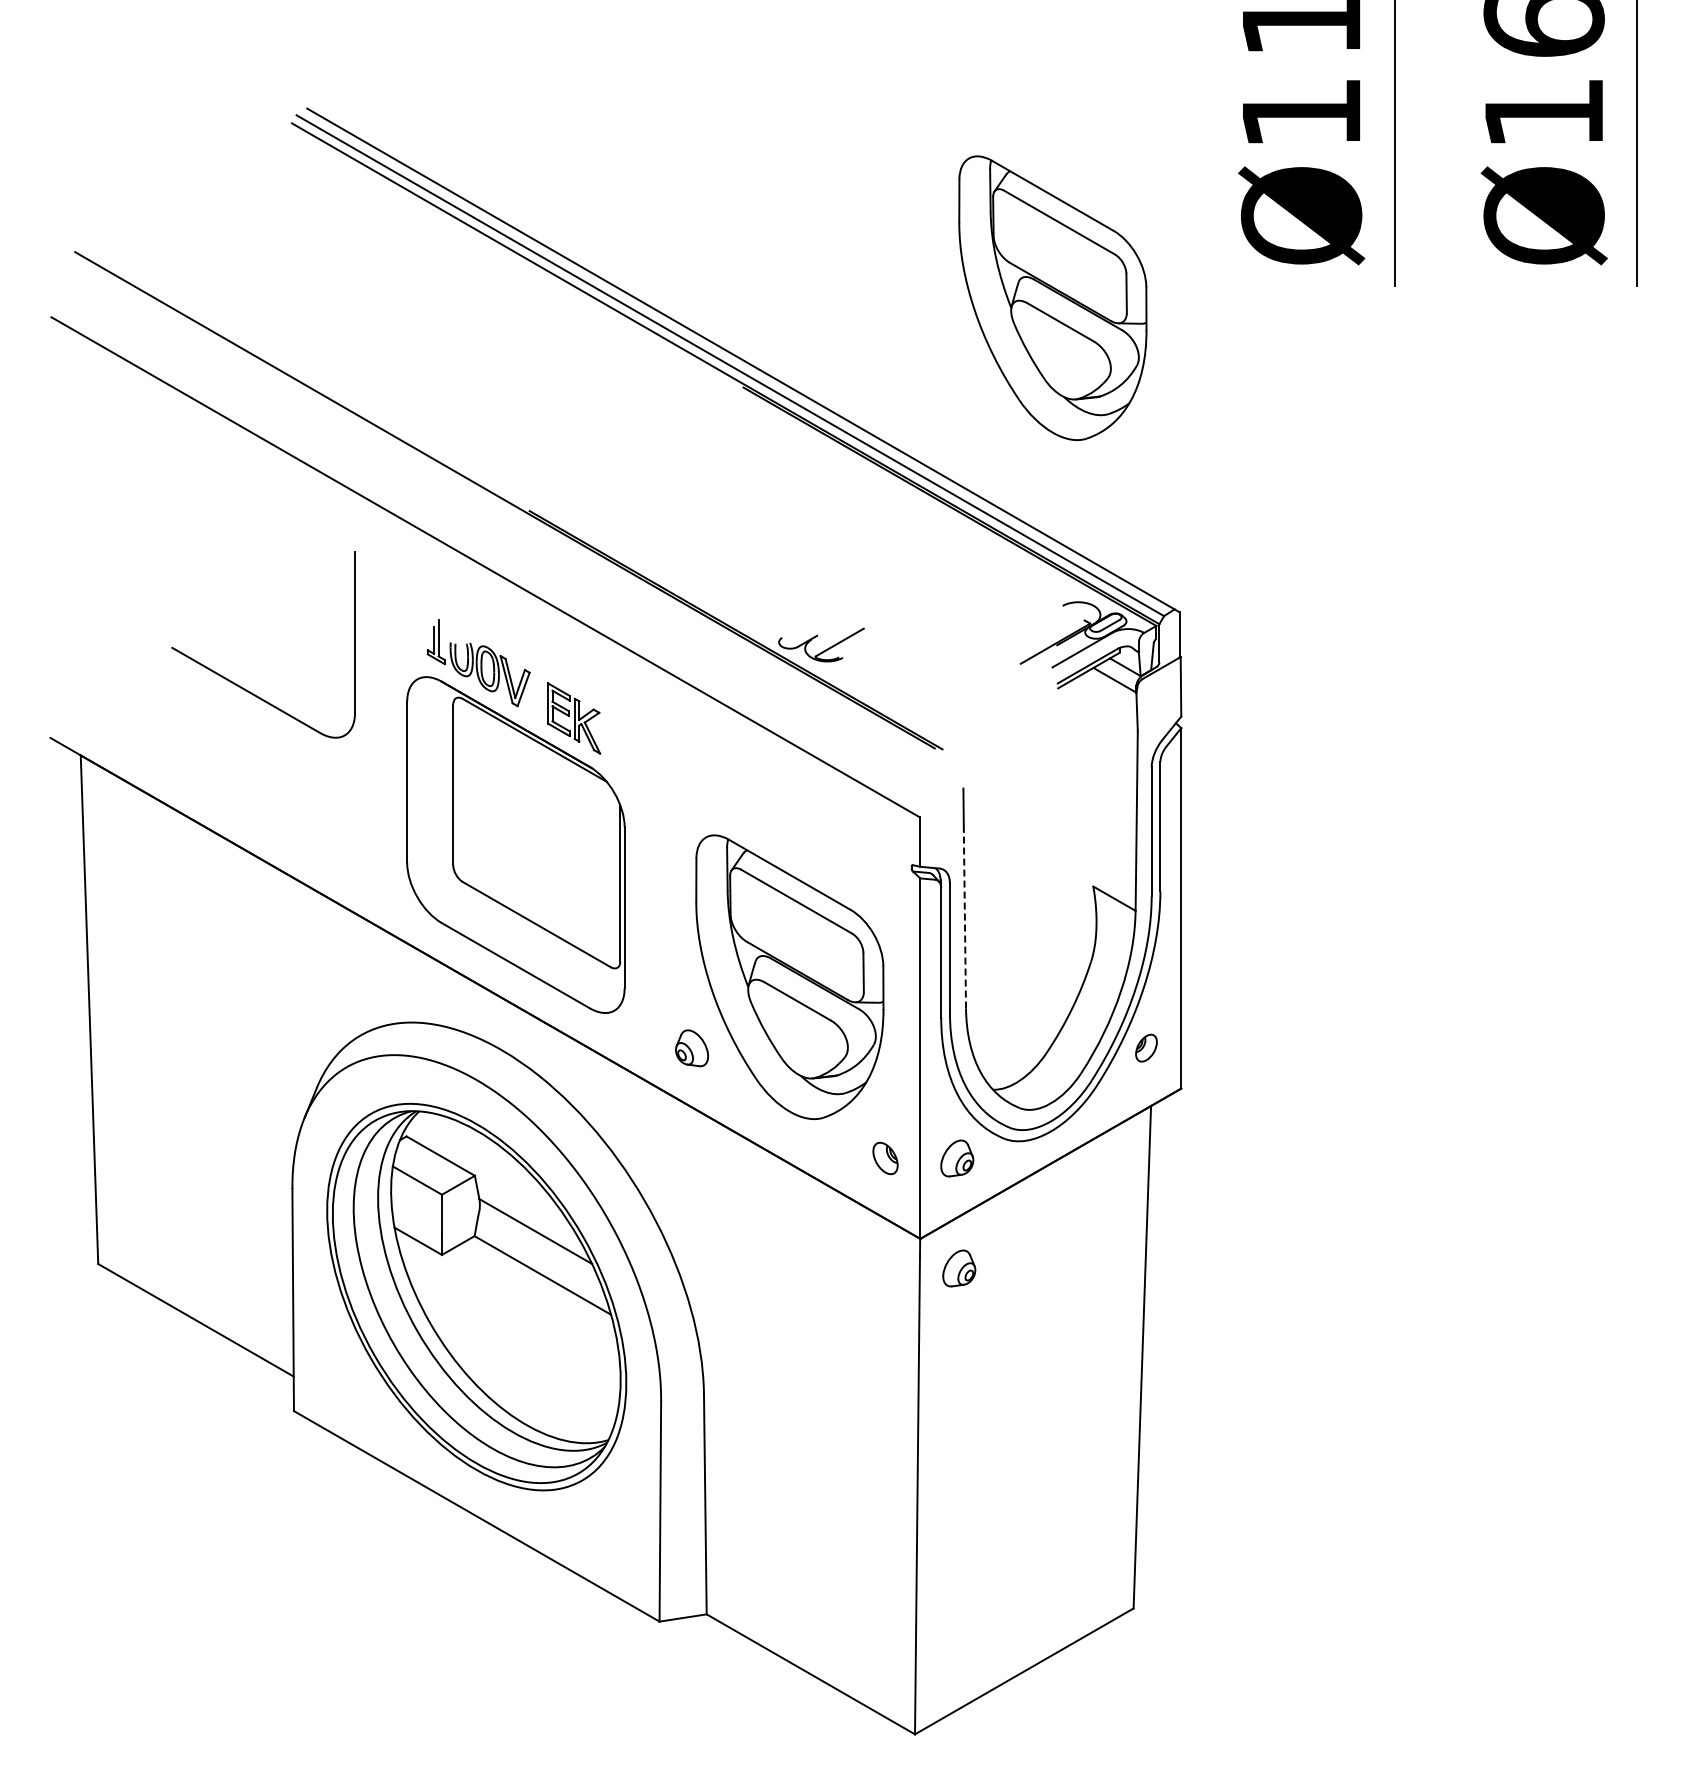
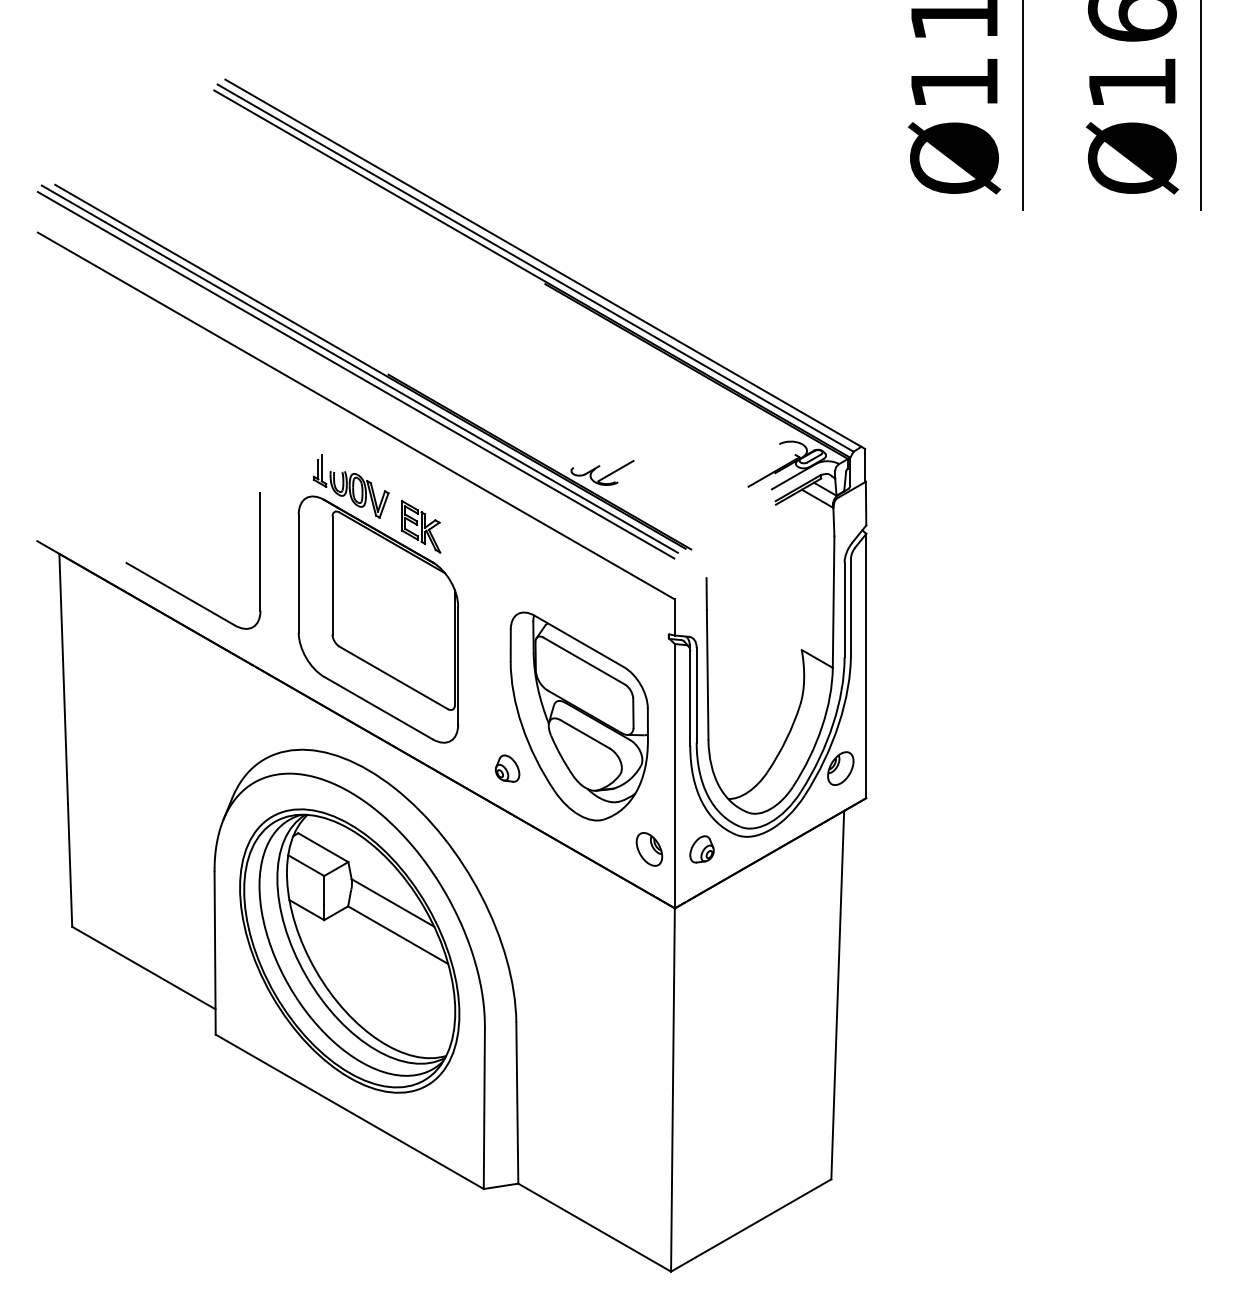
part: (1052, 297) -> (771, 218), removed
line: (490, 503) -> (359, 369), added
line: (485, 511) -> (356, 375), added
part: (238, 684) -> (175, 589), moved
line: (964, 919) -> (707, 674), dashed -> solid
part: (1146, 1047) -> (840, 768), size x1.67
part: (885, 1158) -> (649, 849), size x1.43
part: (959, 1268) -> (703, 930), removed

